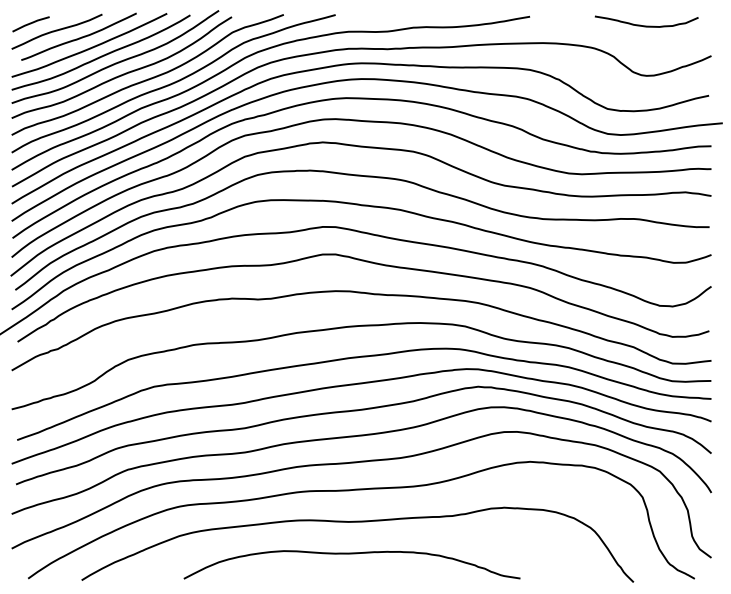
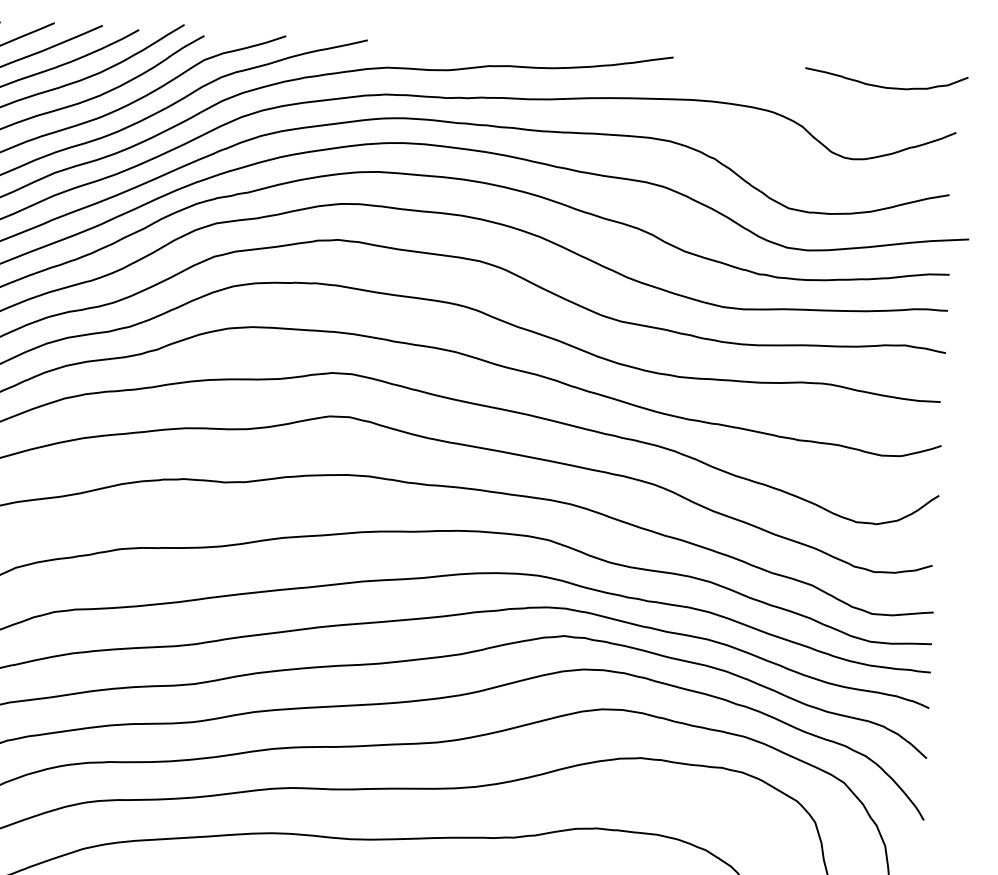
curve: (646, 25) -> (885, 86), moved

